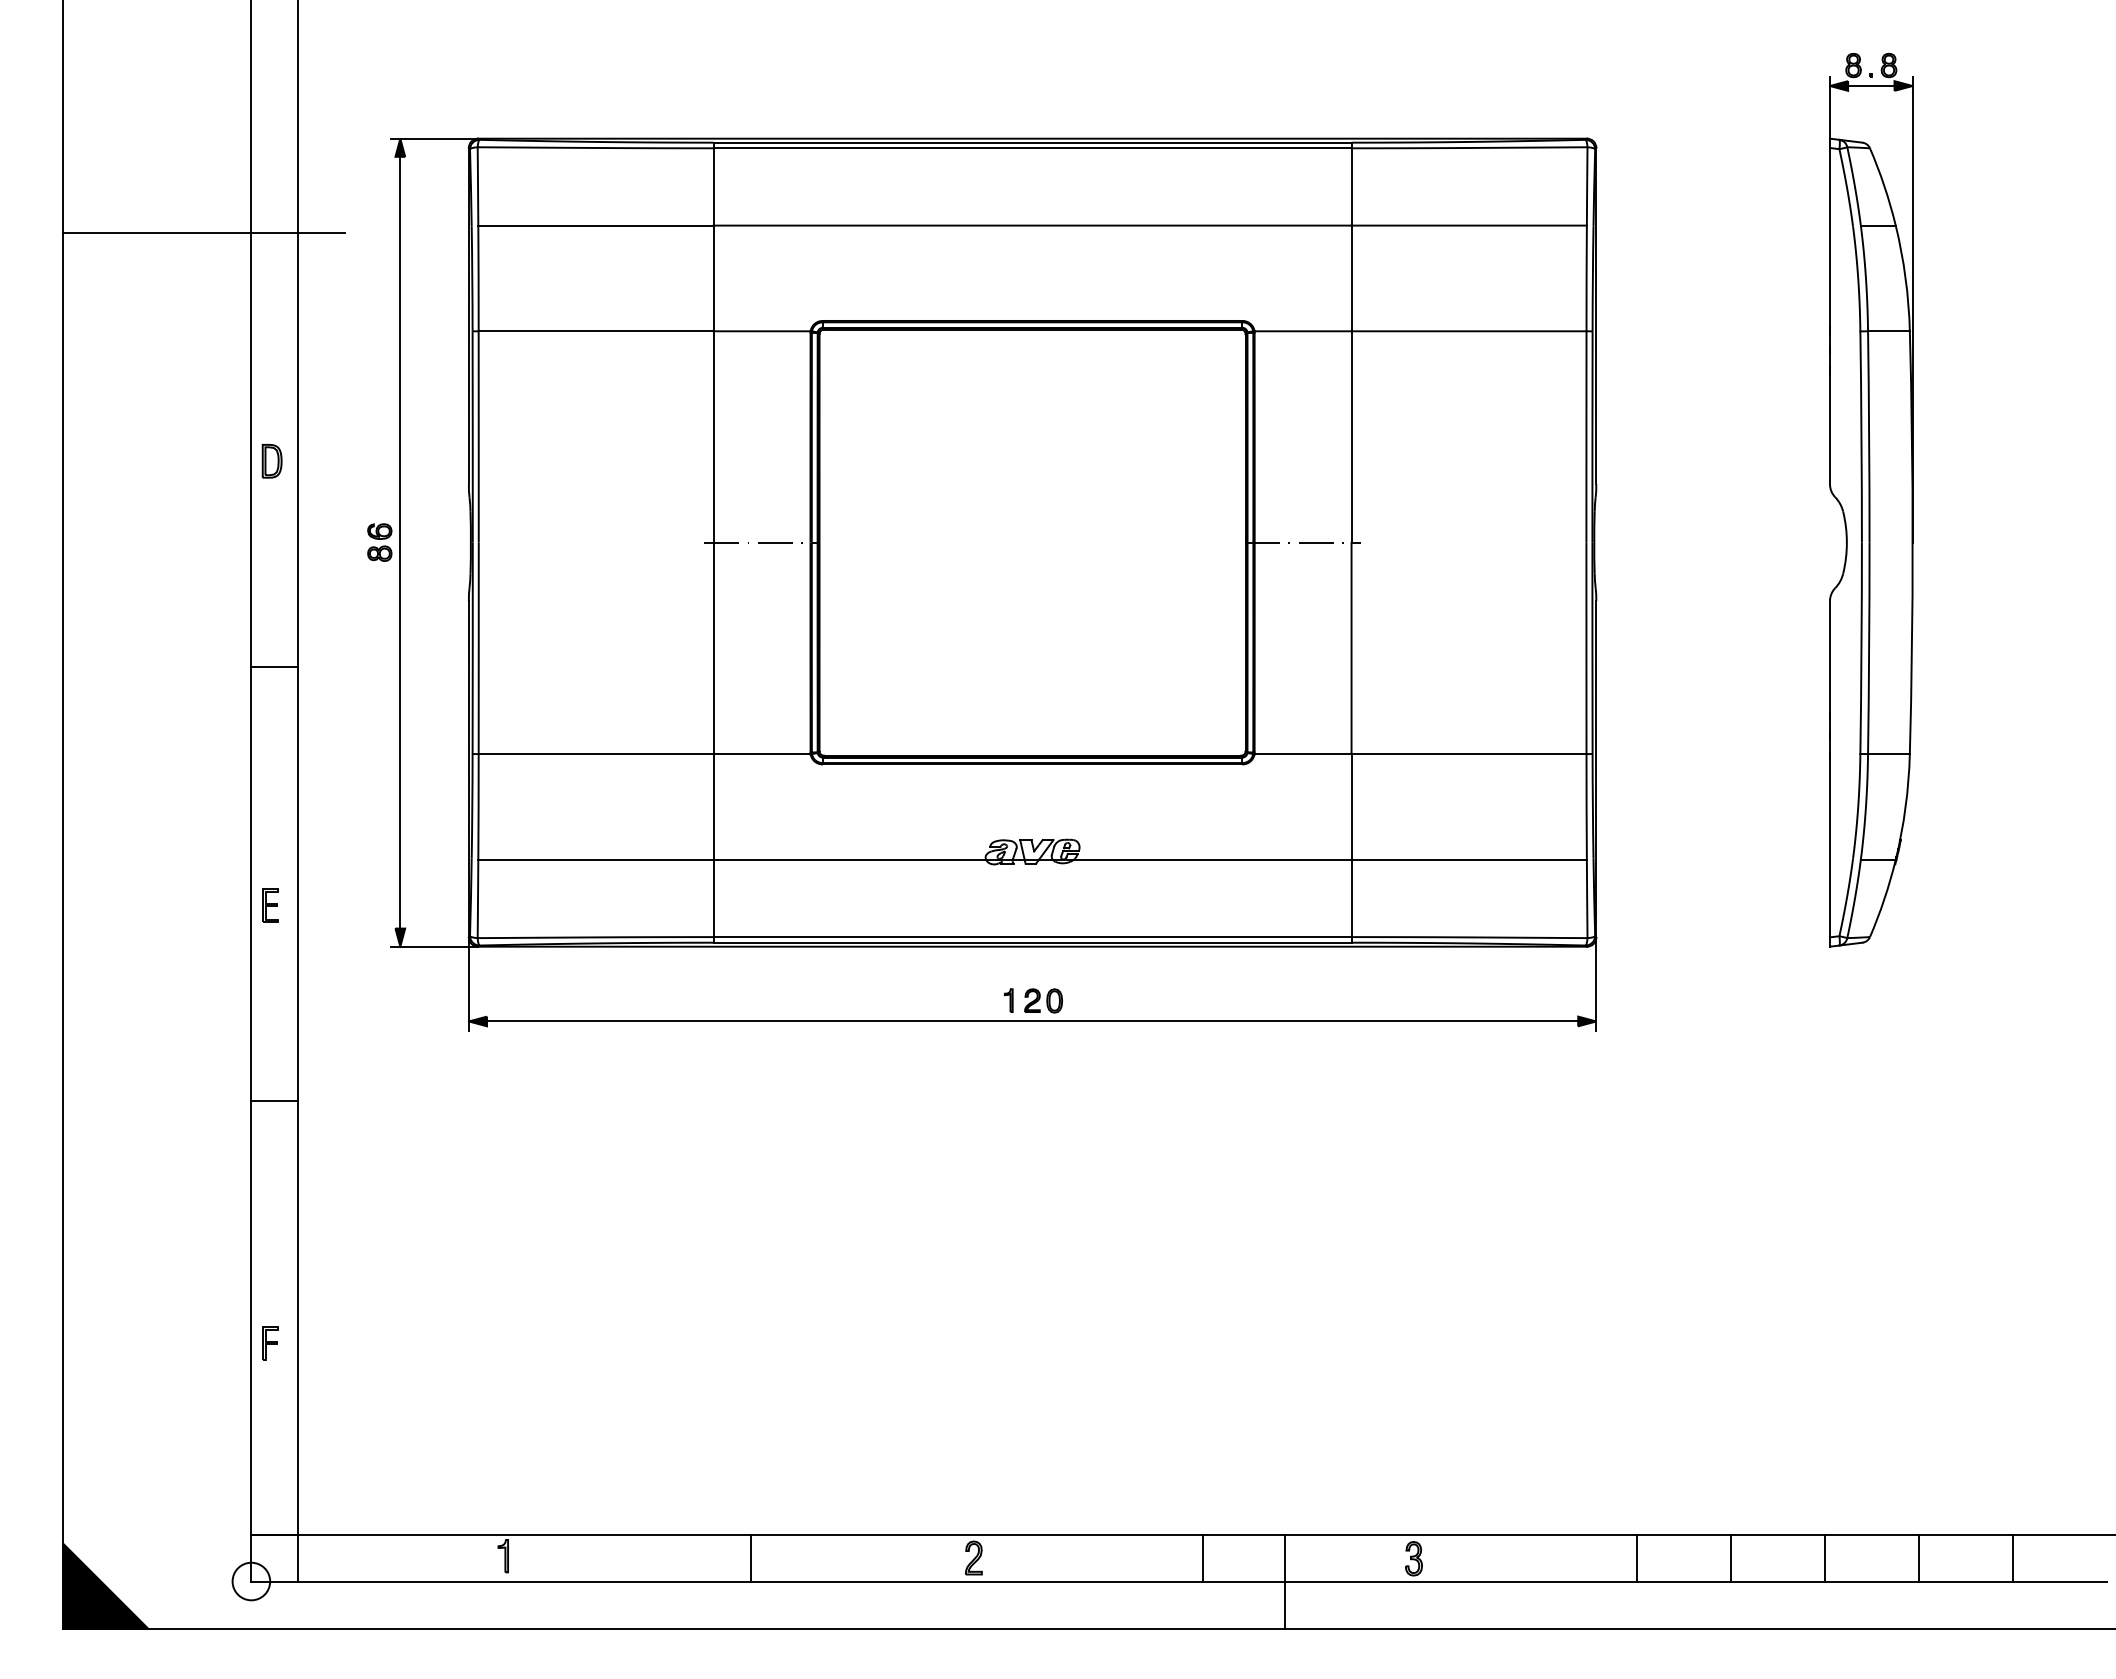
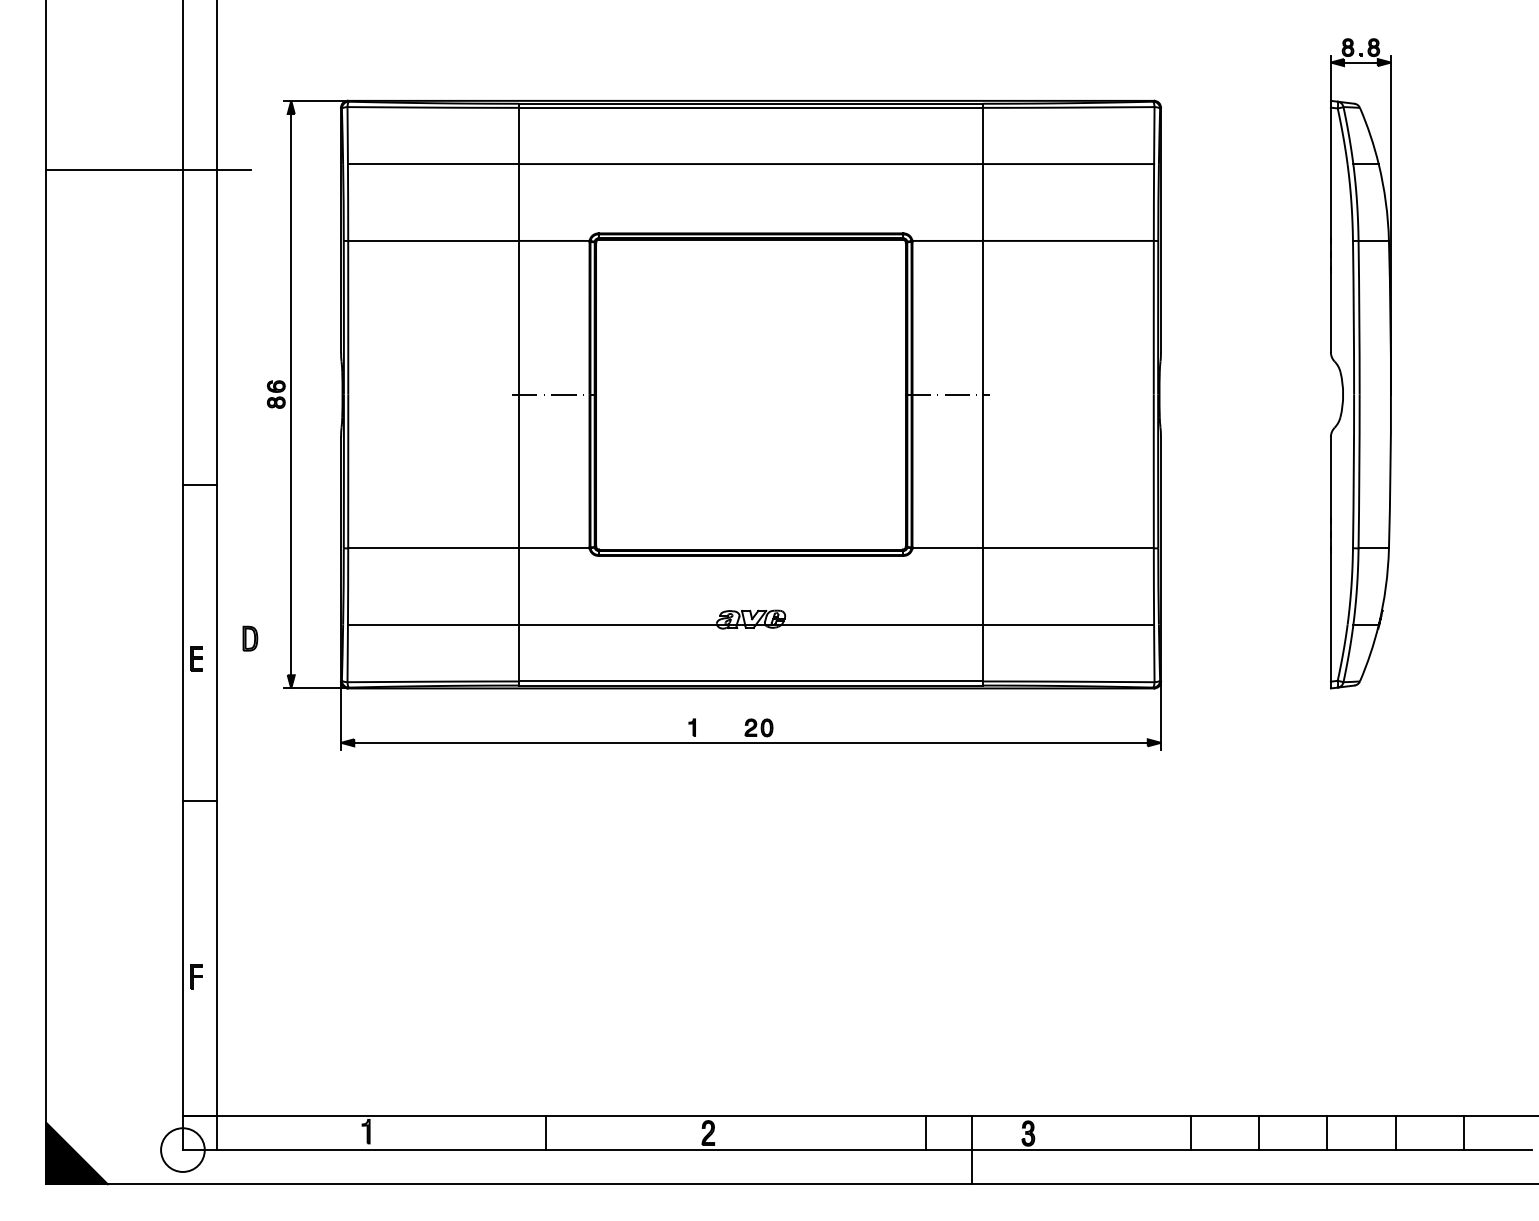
part: (271, 461) -> (249, 638), moved
part: (1008, 1000) -> (692, 727), moved
line: (1202, 1557) -> (926, 1132), moved
circle: (251, 1581) -> (183, 1150), size x1.6
line: (1284, 1581) -> (971, 1150), moved

